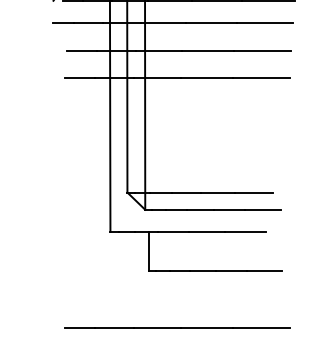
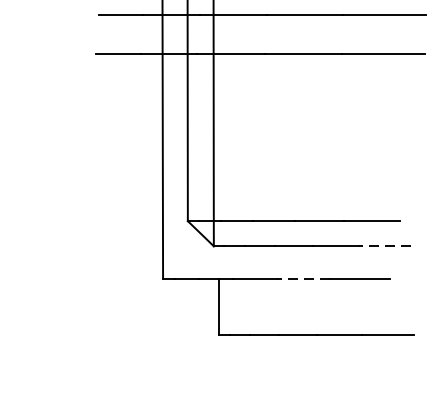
line: (262, 209) -> (384, 245), solid -> dashed
line: (206, 232) -> (303, 279), solid -> dashed

